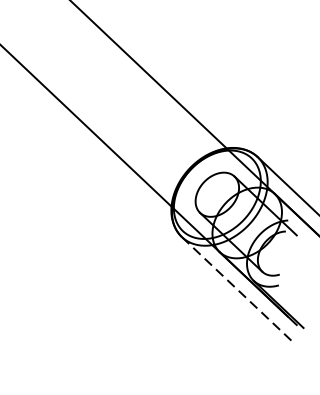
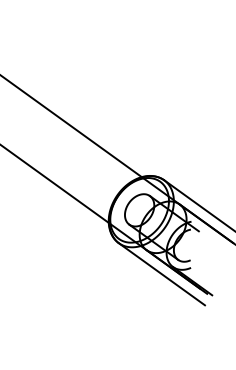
line: (237, 289) -> (162, 274), dashed -> solid

